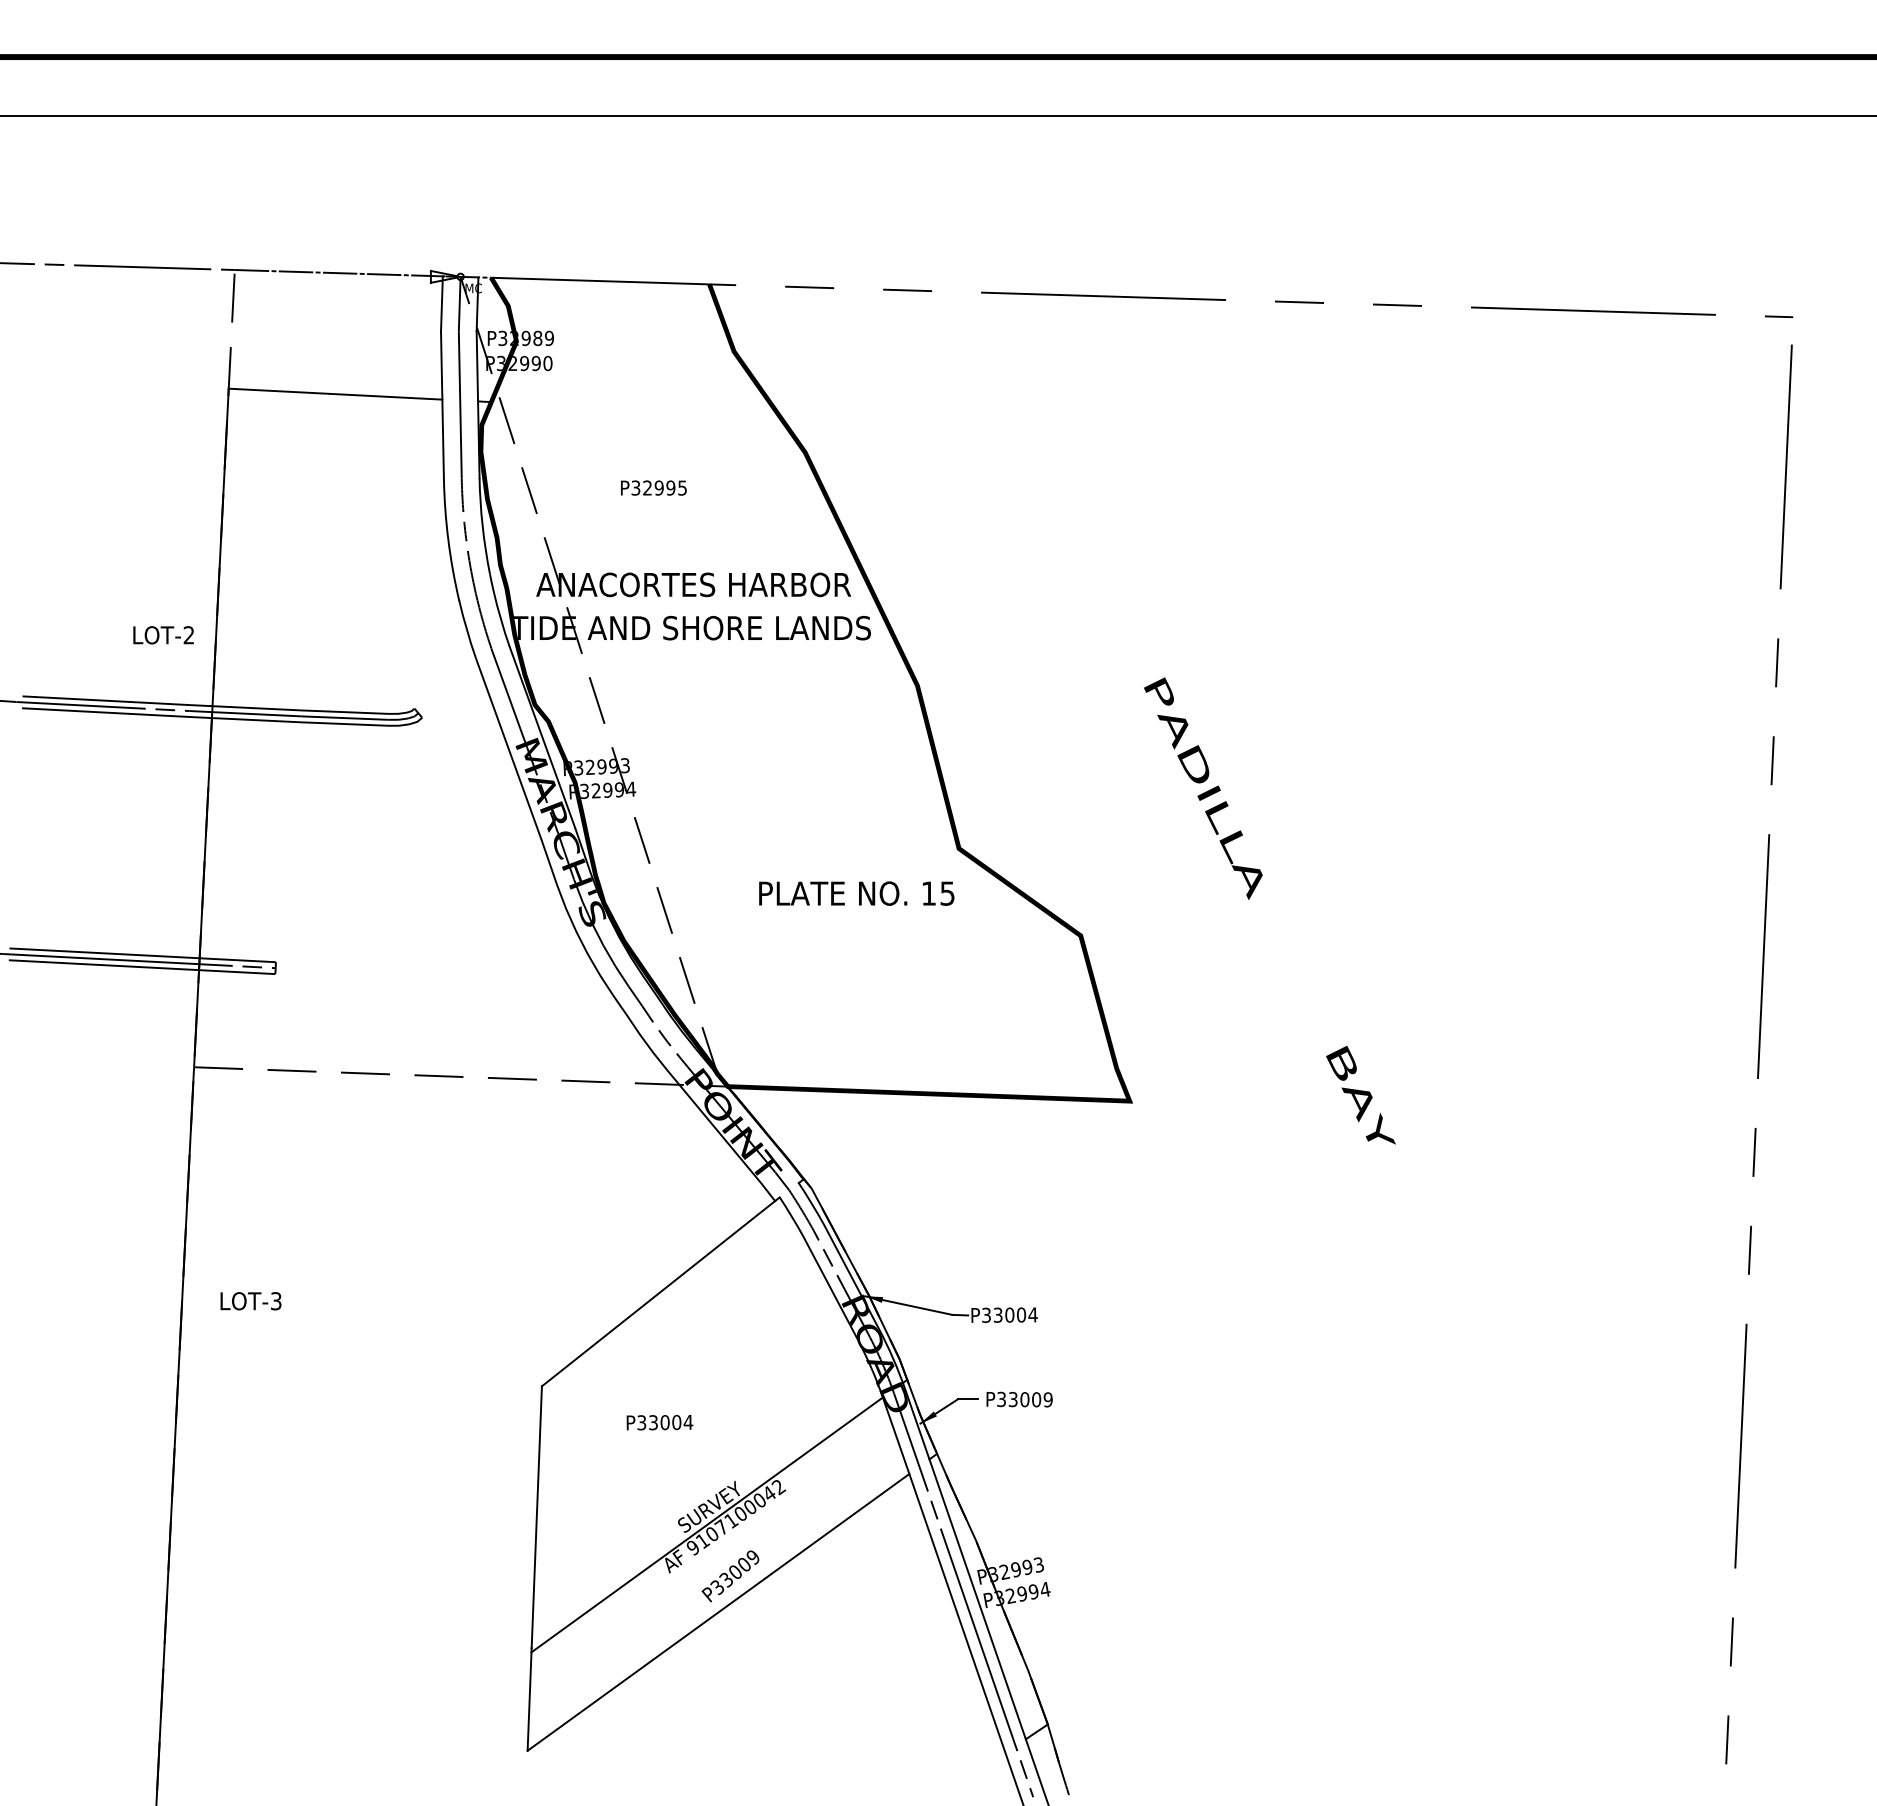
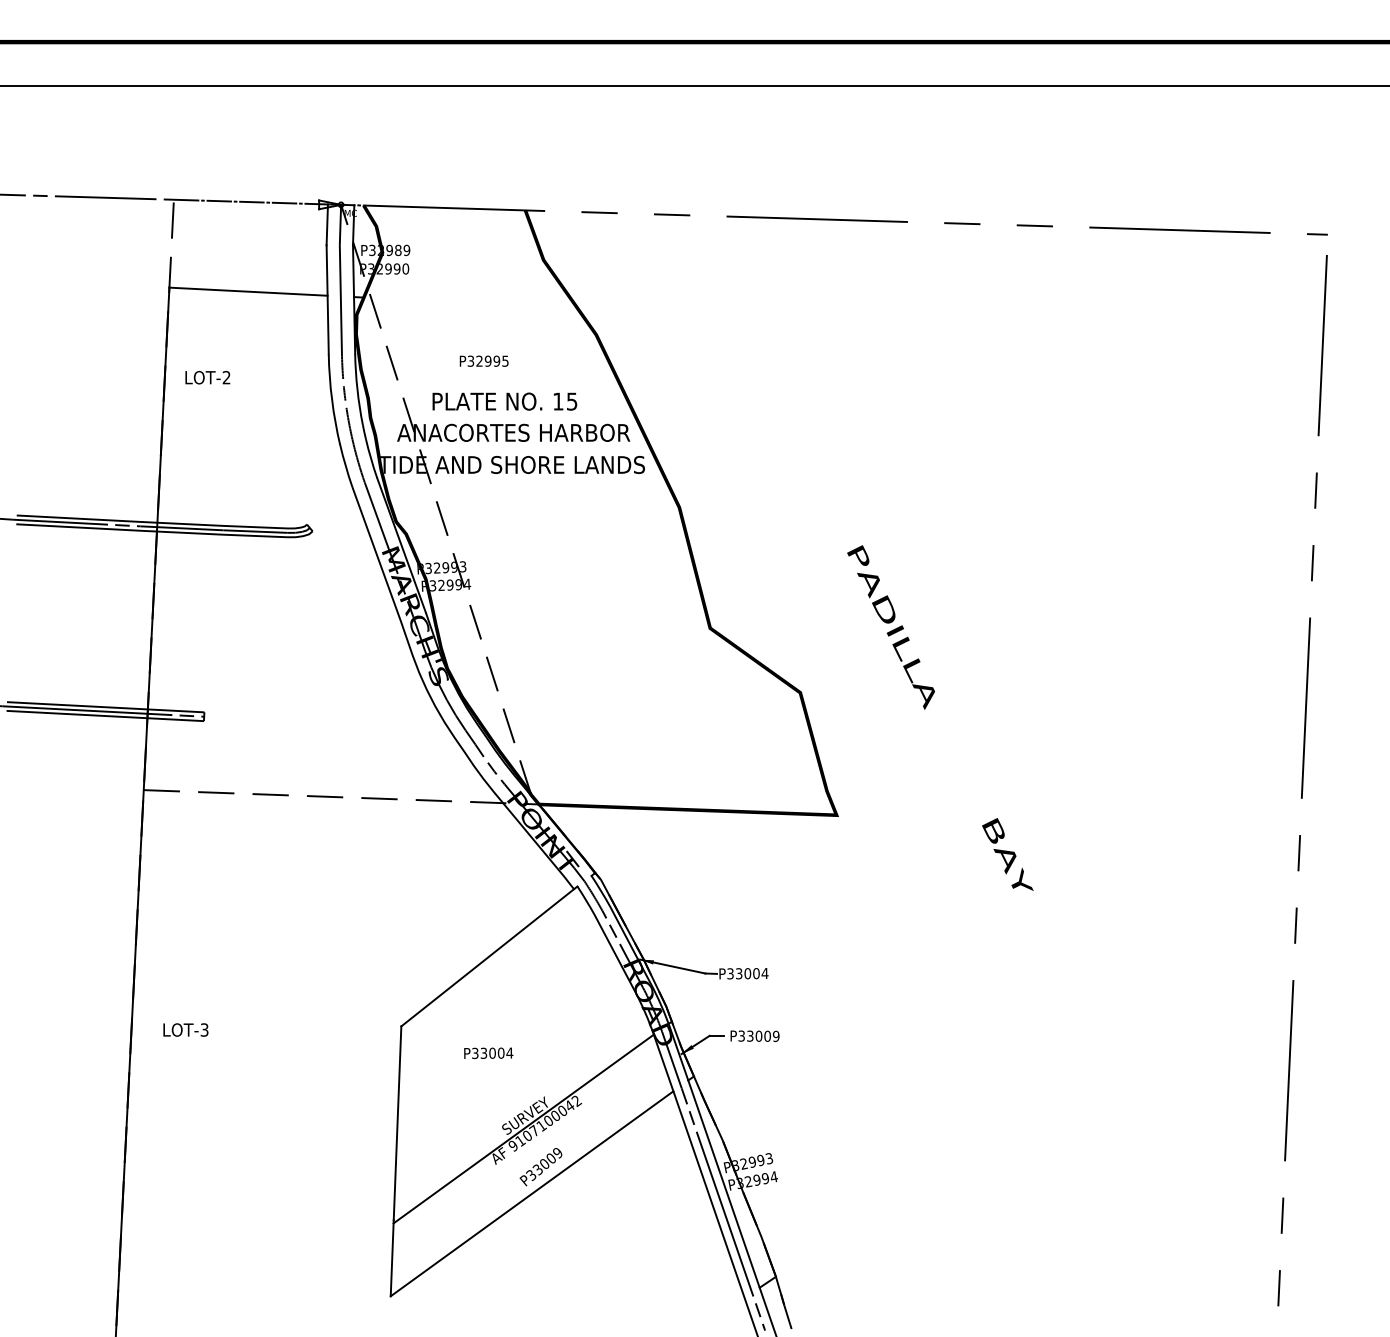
text: (163, 635) -> (207, 377), moved
text: (856, 893) -> (504, 401), moved
text: (1269, 910) -> (940, 717), moved
text: (250, 1301) -> (185, 1030), moved

